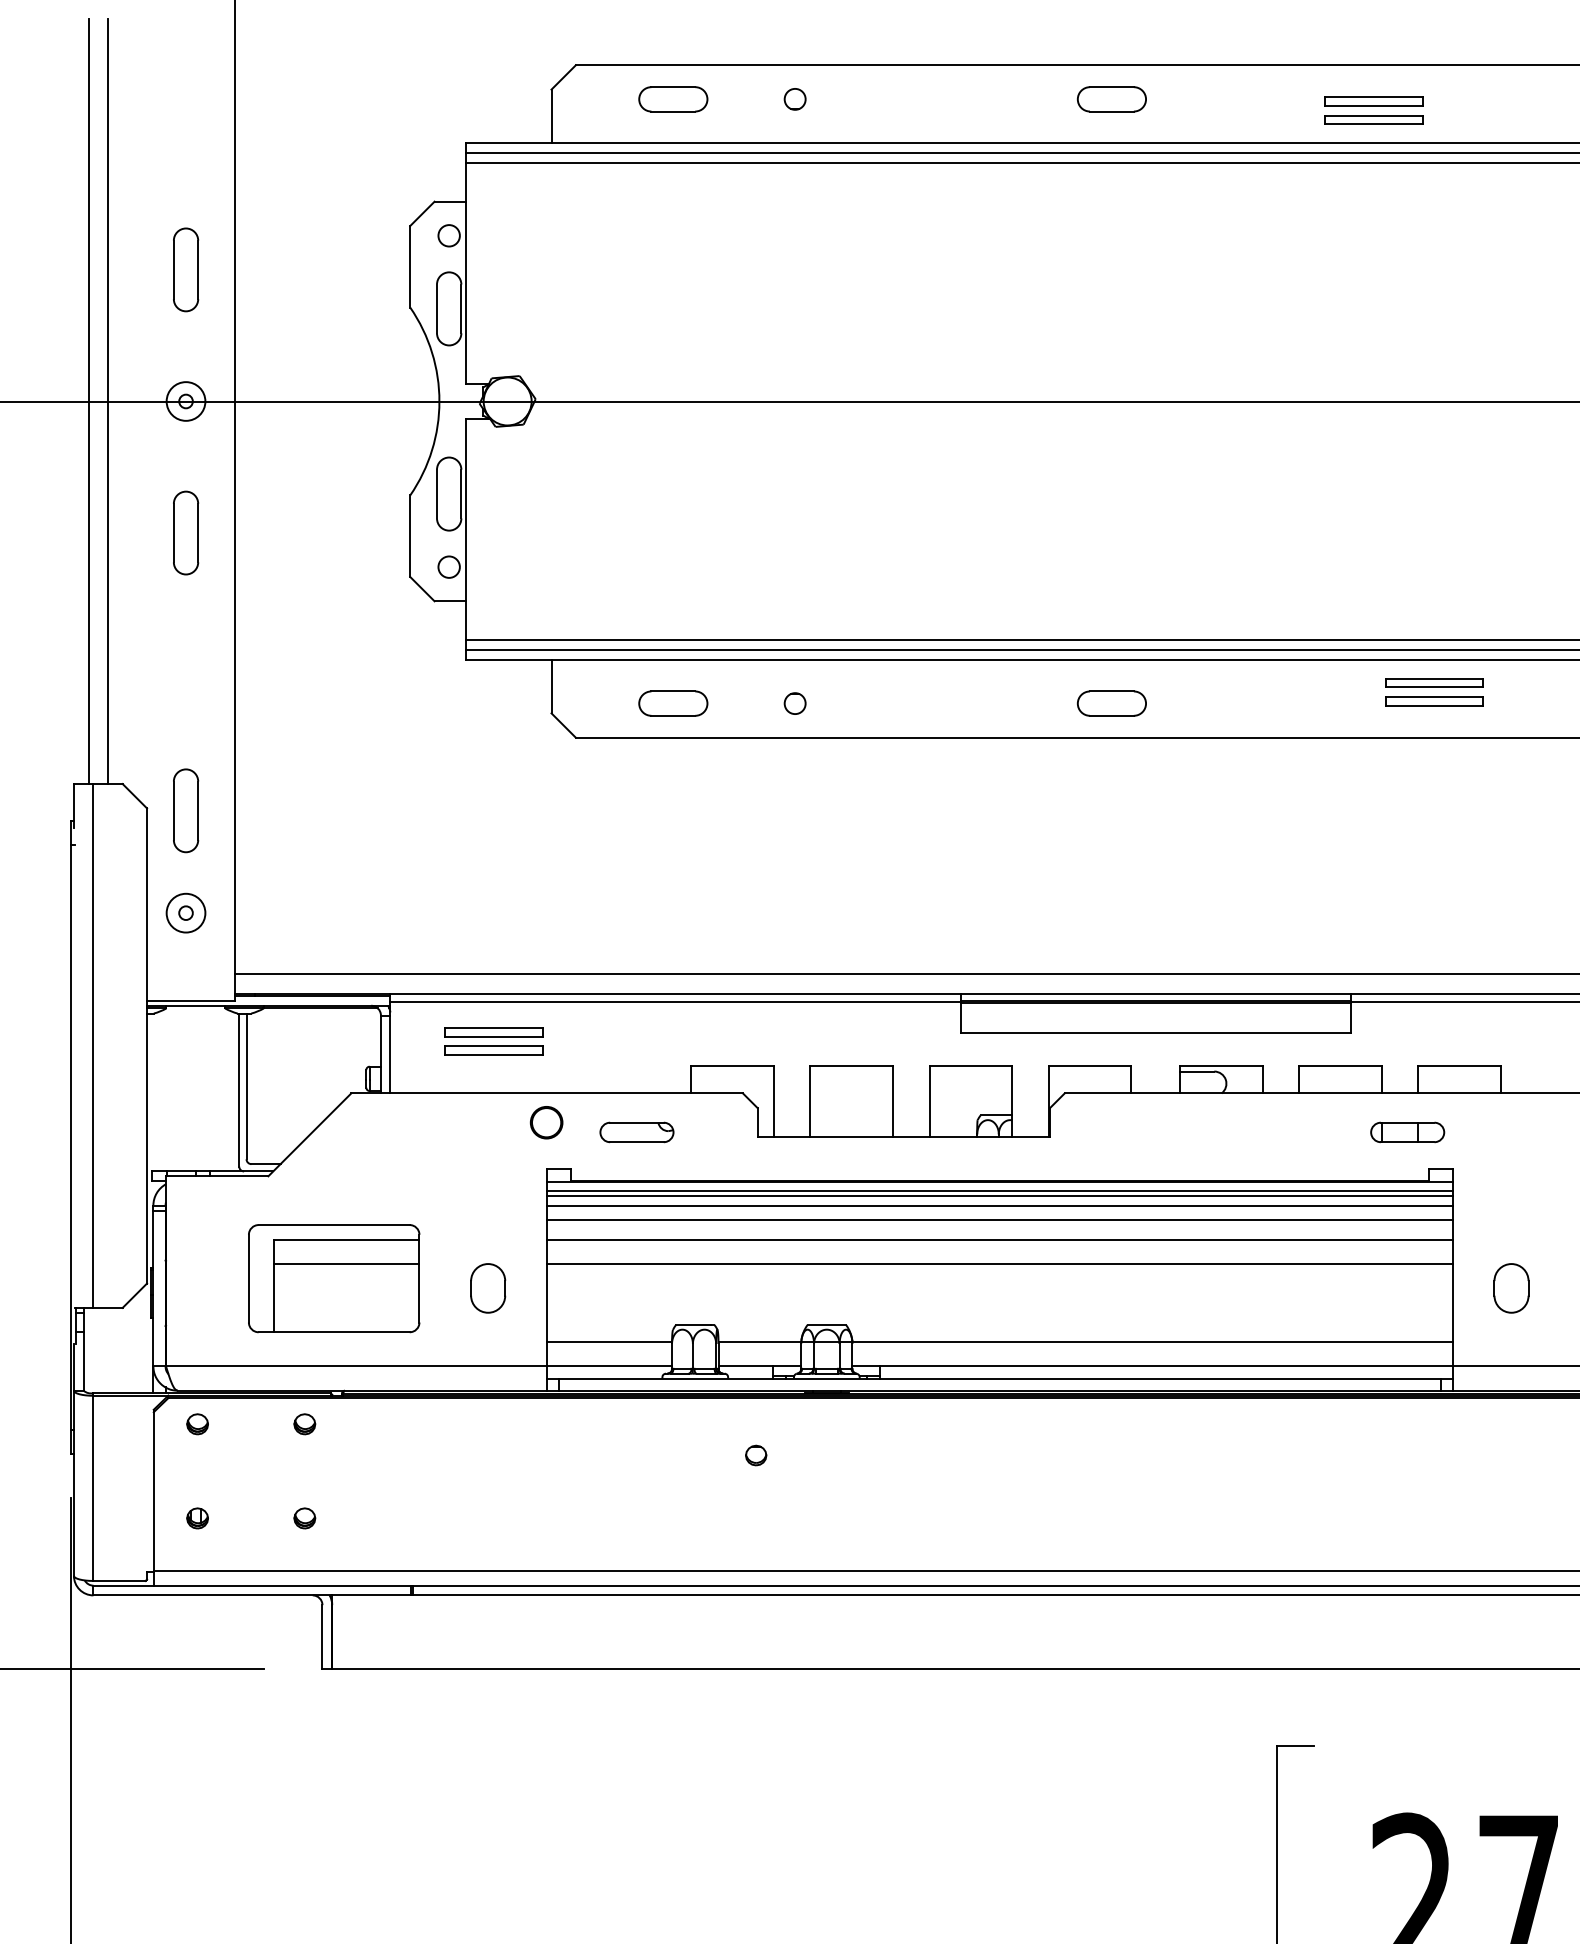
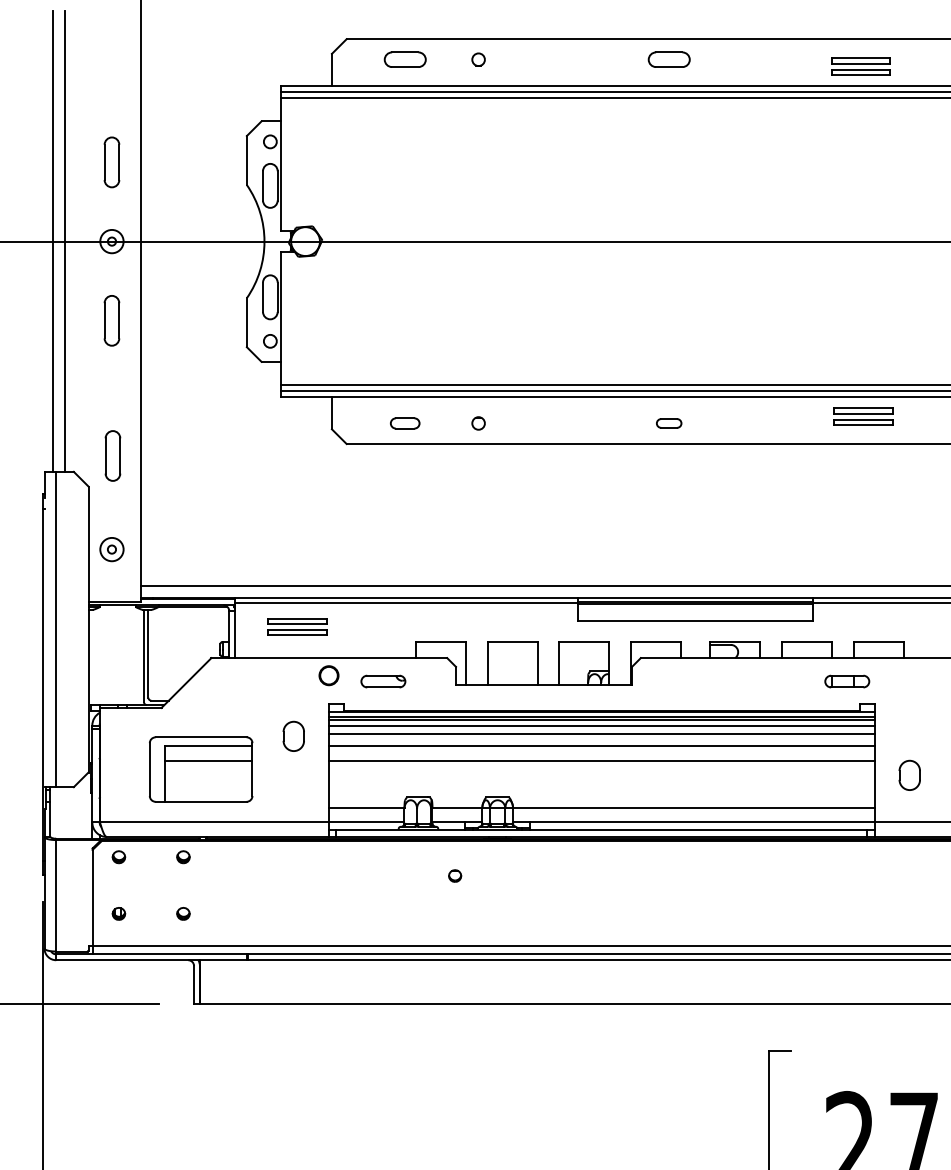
part: (1373, 110) -> (860, 66), moved
part: (672, 703) -> (404, 423), size x0.7
part: (1110, 703) -> (668, 423), size x0.6
part: (185, 810) -> (112, 455), moved
part: (487, 1286) -> (293, 735), moved

